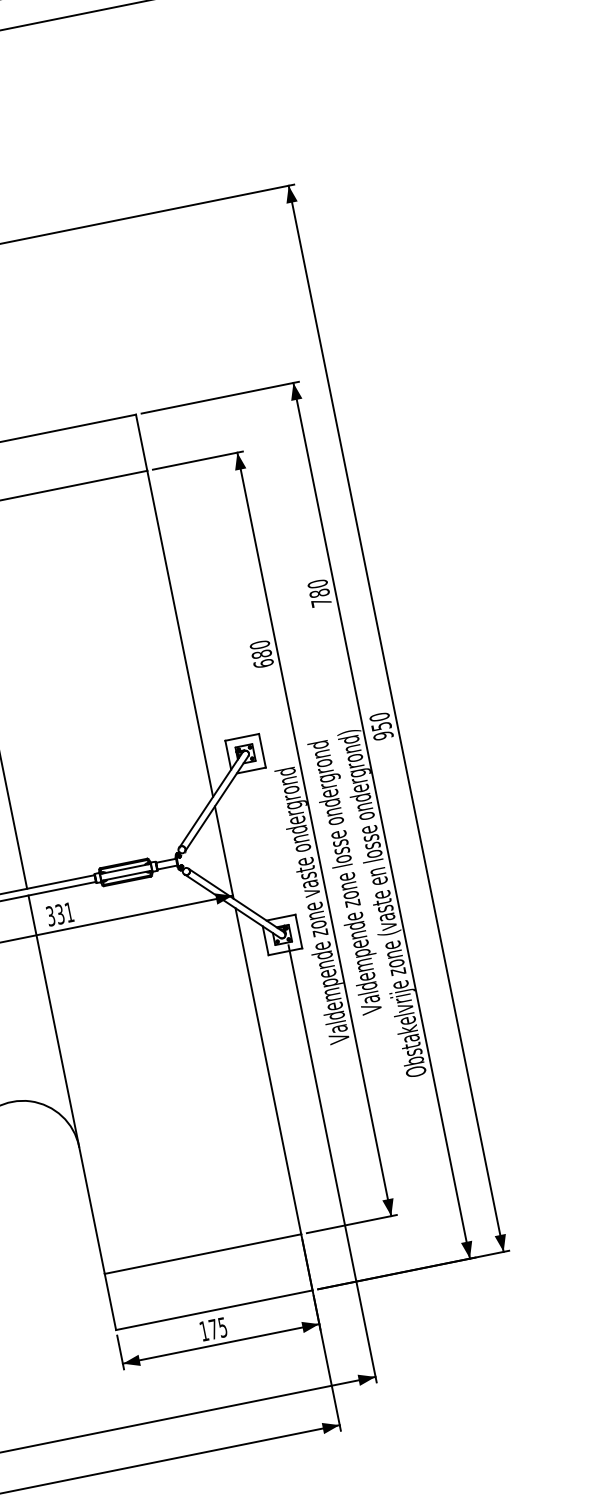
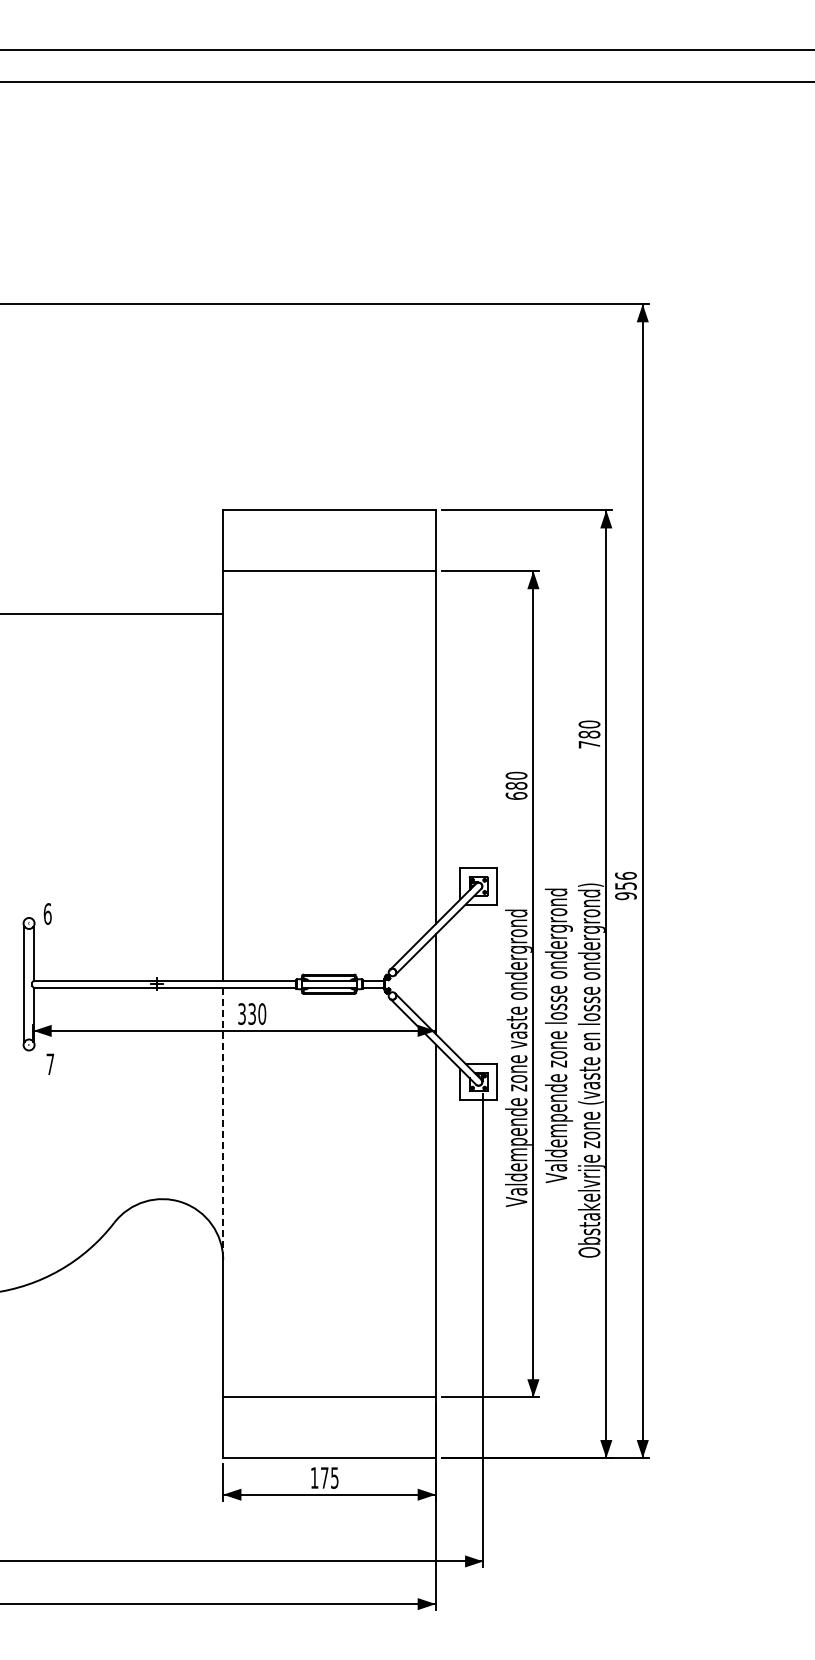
text: (379, 716) -> (625, 875), 950 -> 956
text: (69, 911) -> (262, 1013), 331 -> 330
line: (54, 1021) -> (223, 1124), solid -> dashed

